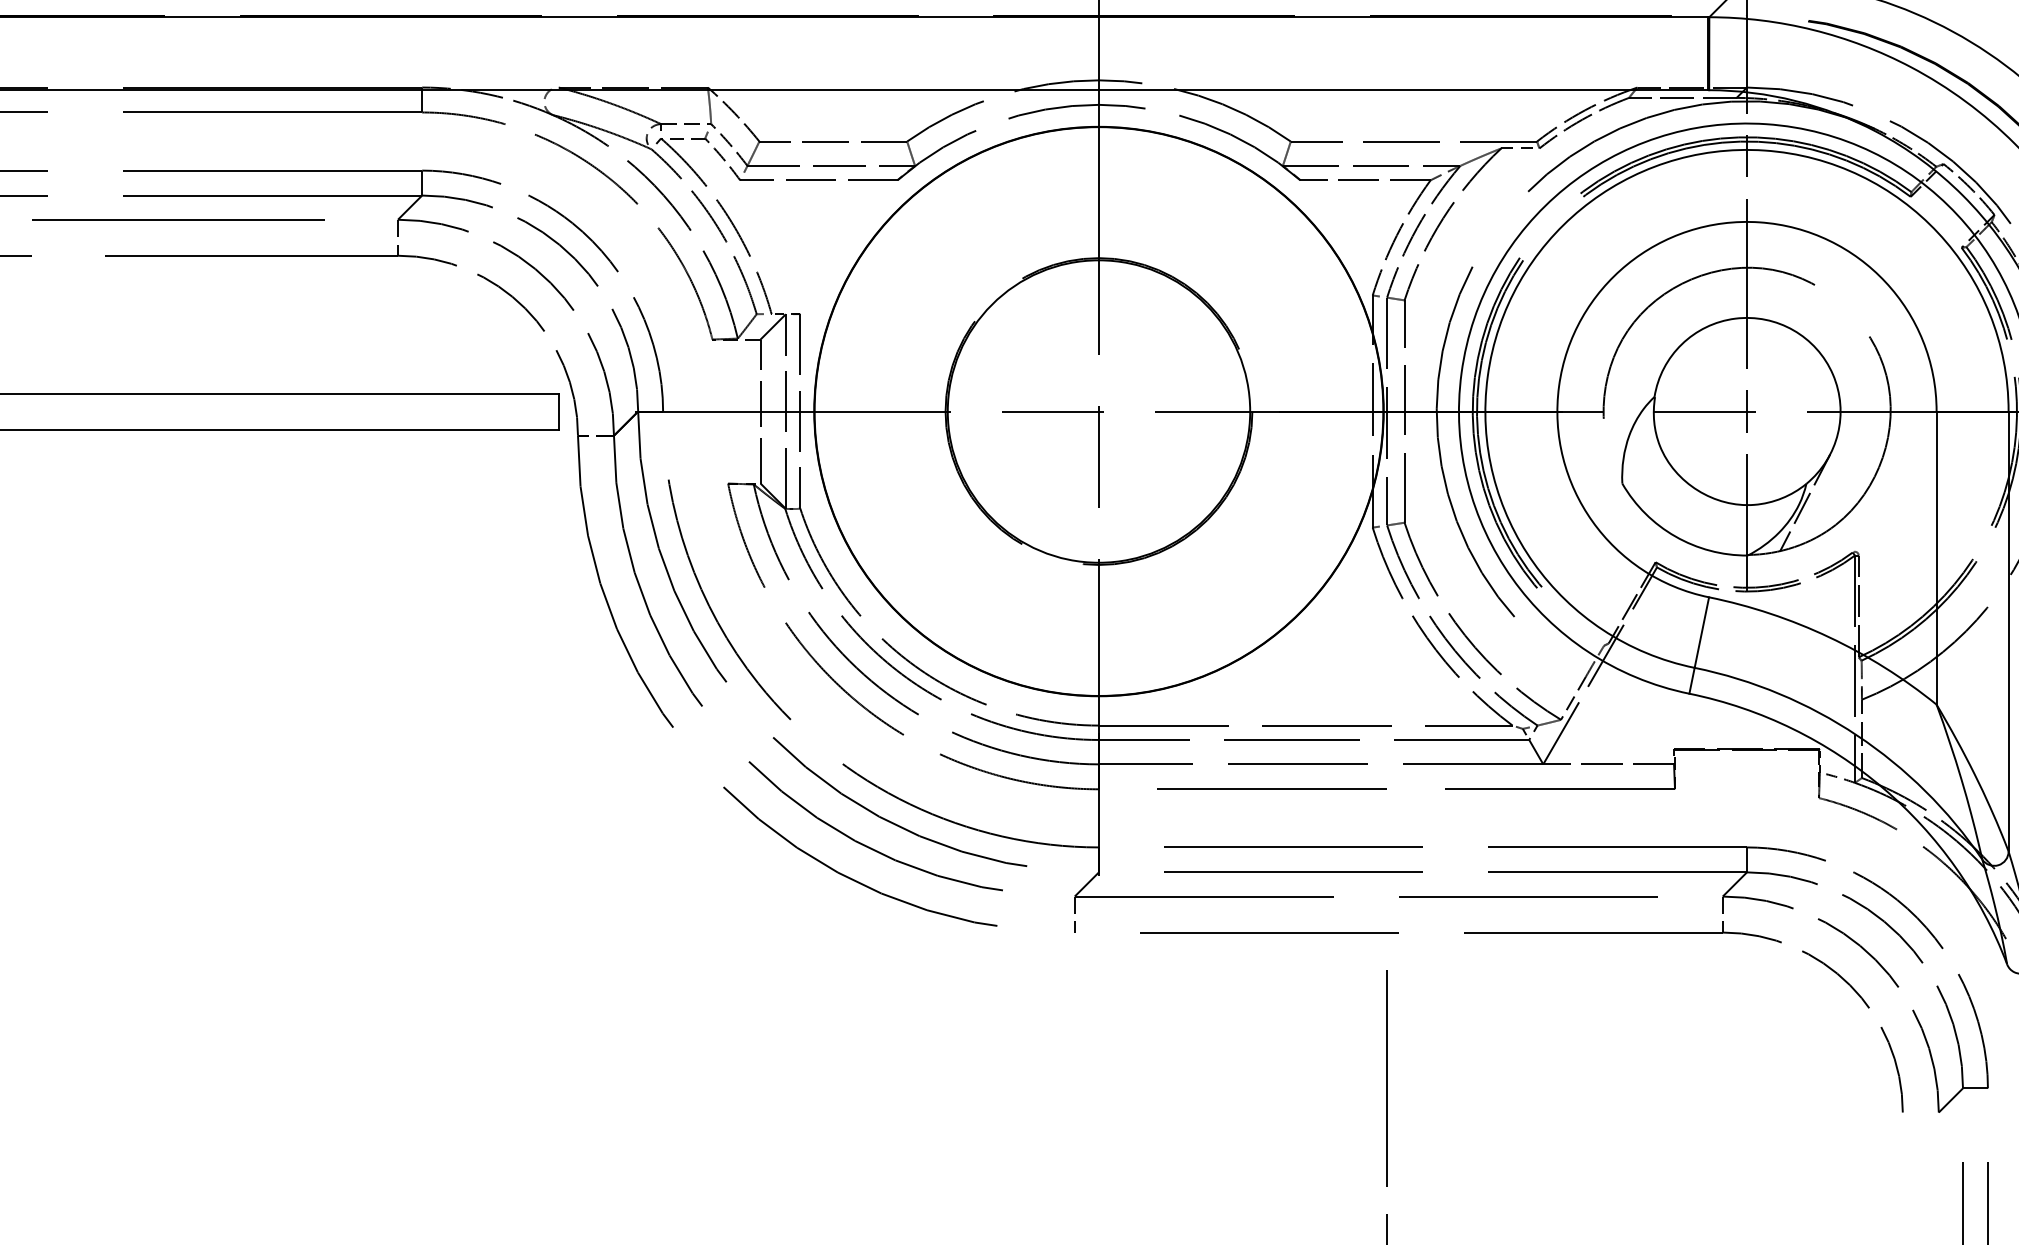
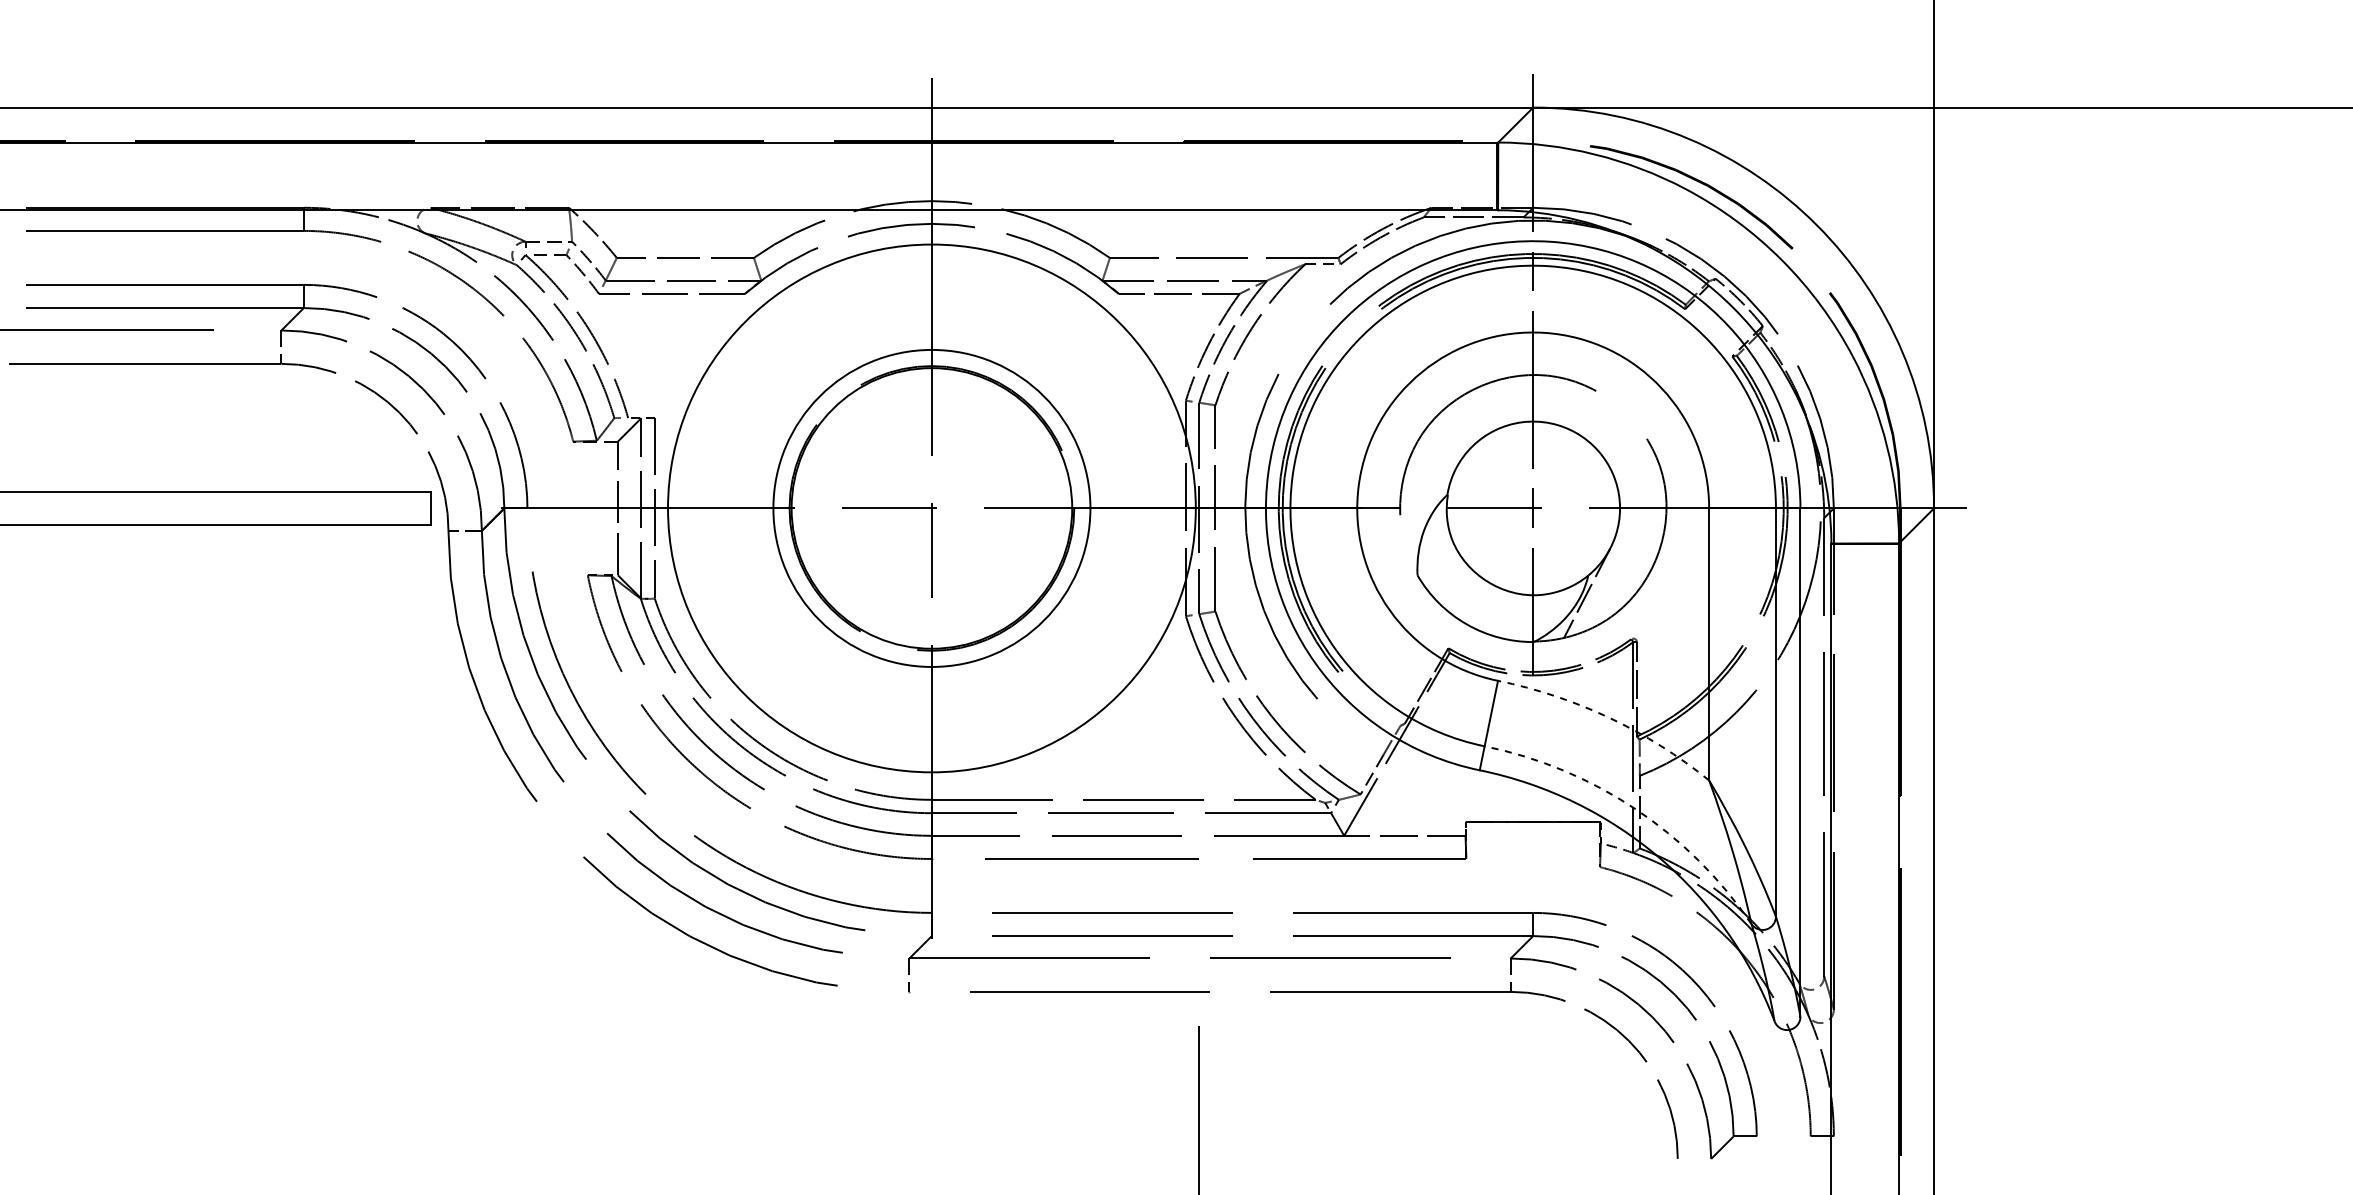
circle: (1098, 411) -> (931, 508), size x0.6
arc: (1829, 636) -> (1609, 717), solid -> dashed
arc: (1857, 735) -> (1635, 809), solid -> dashed

